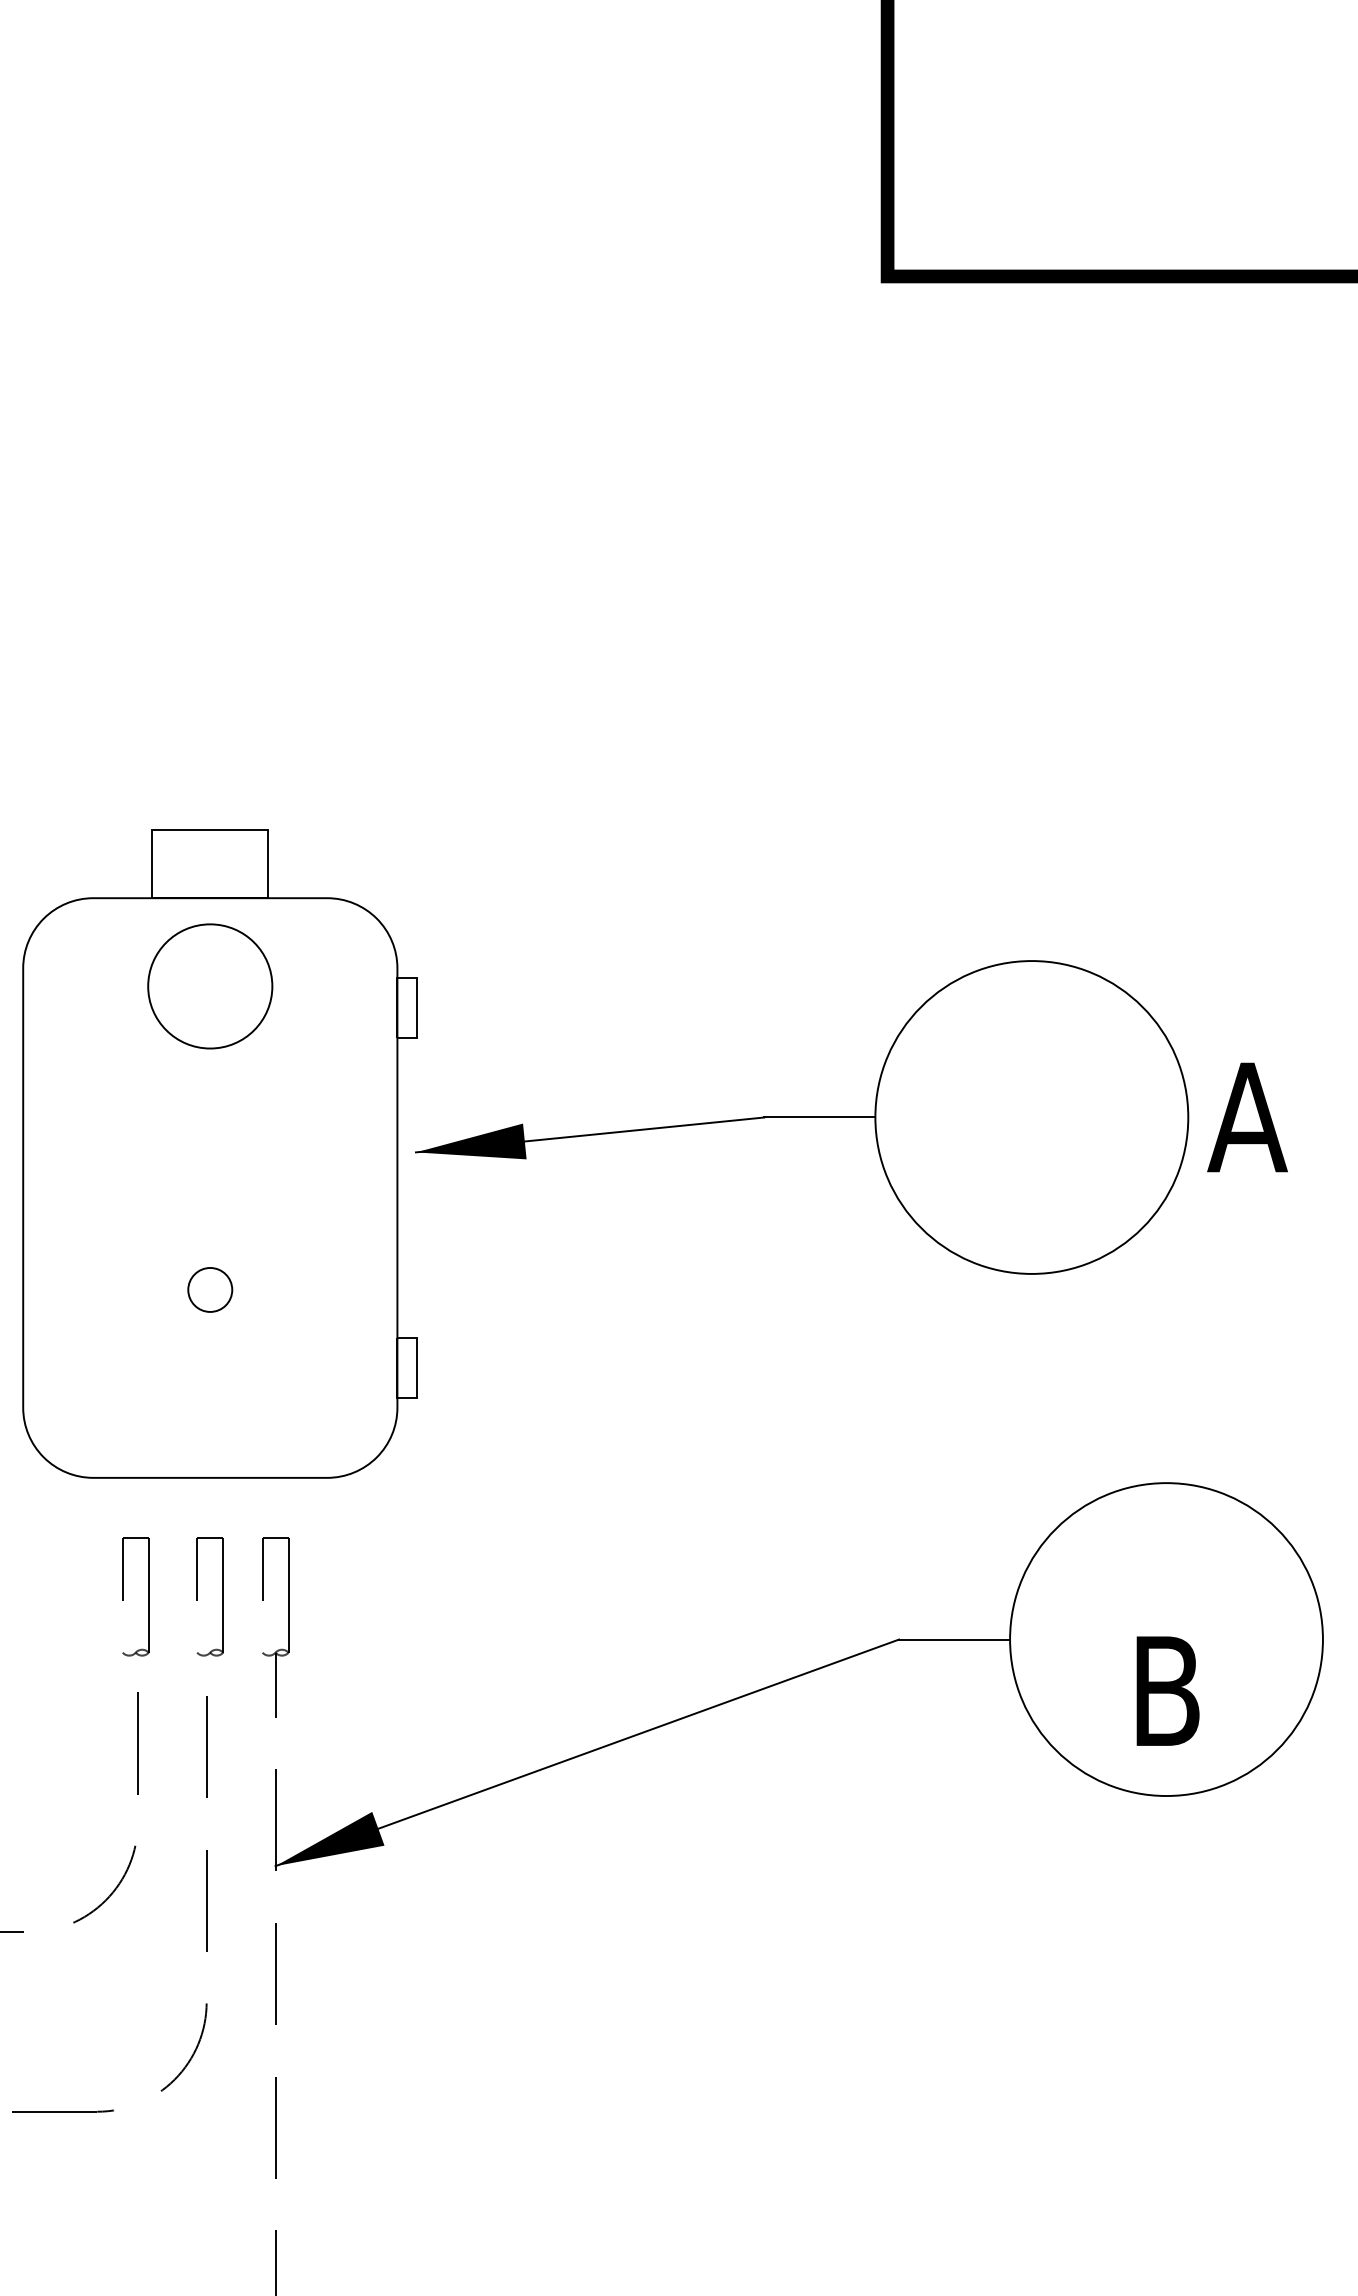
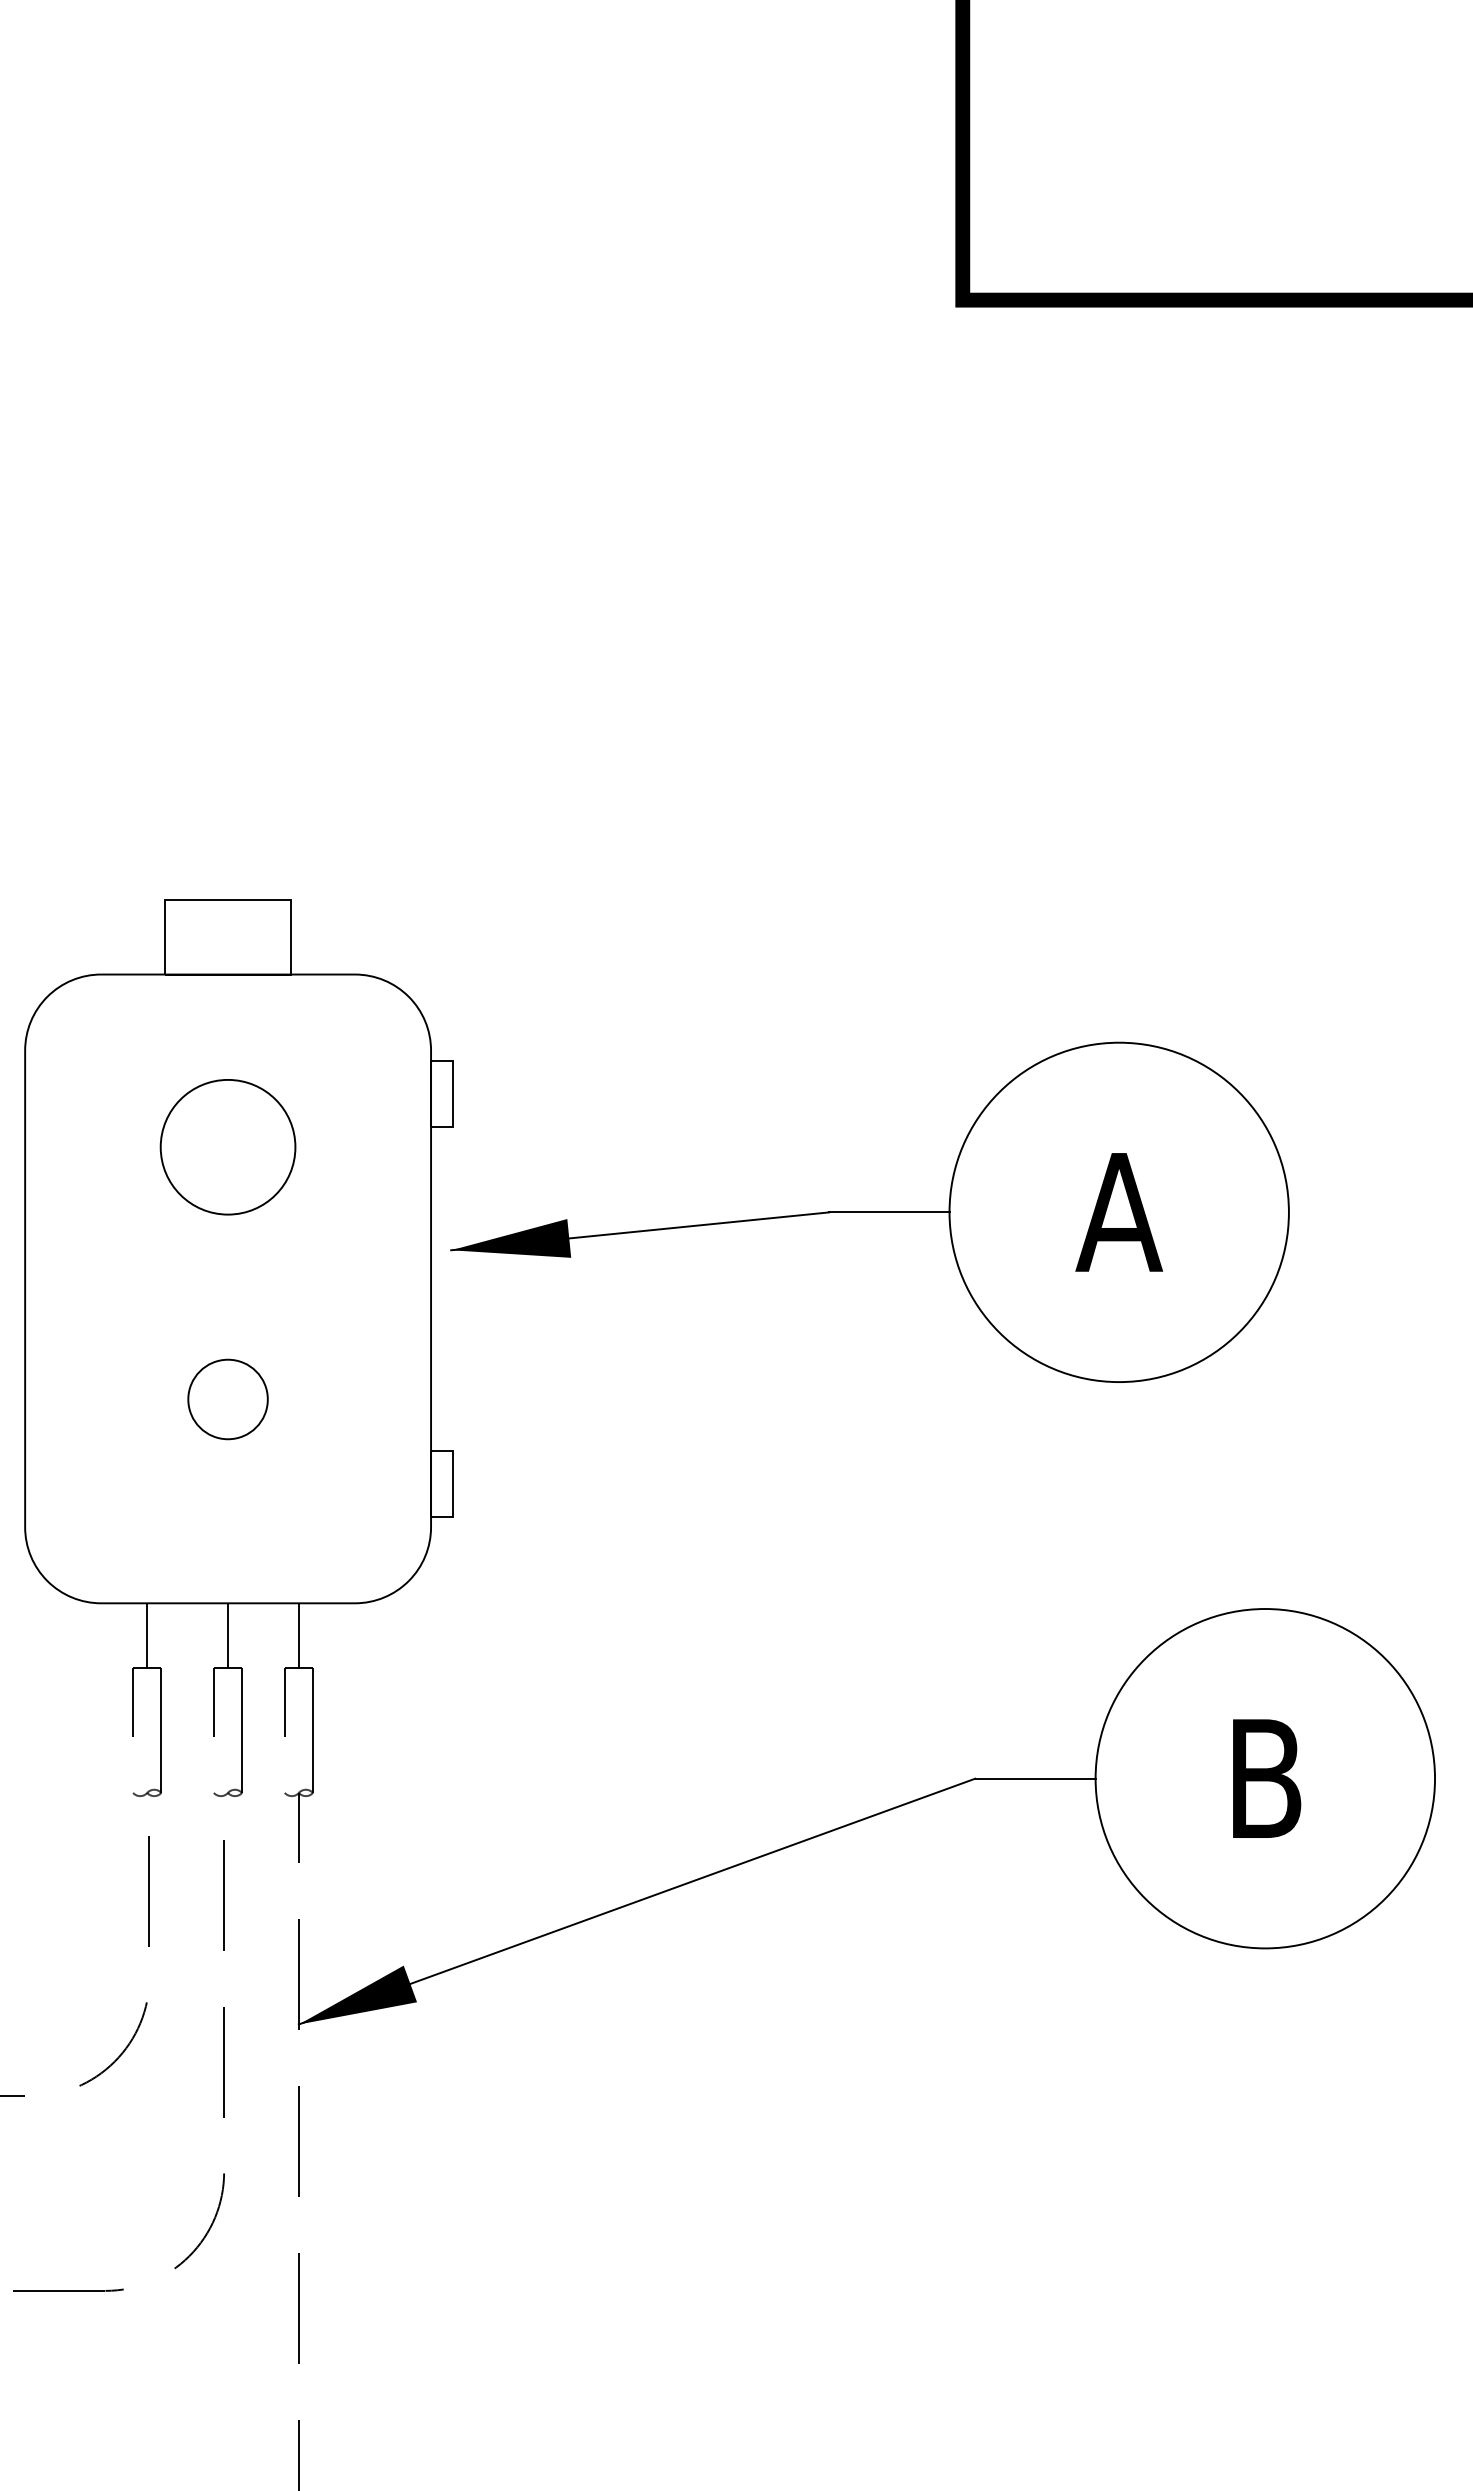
circle: (209, 986) -> (227, 1147), moved
text: (1247, 1117) -> (1119, 1212), moved
circle: (209, 1289) -> (227, 1399), size x1.67
line: (136, 1507) -> (147, 1635), added
line: (210, 1507) -> (228, 1635), added
line: (275, 1507) -> (298, 1635), added
text: (1168, 1690) -> (1267, 1778), moved

